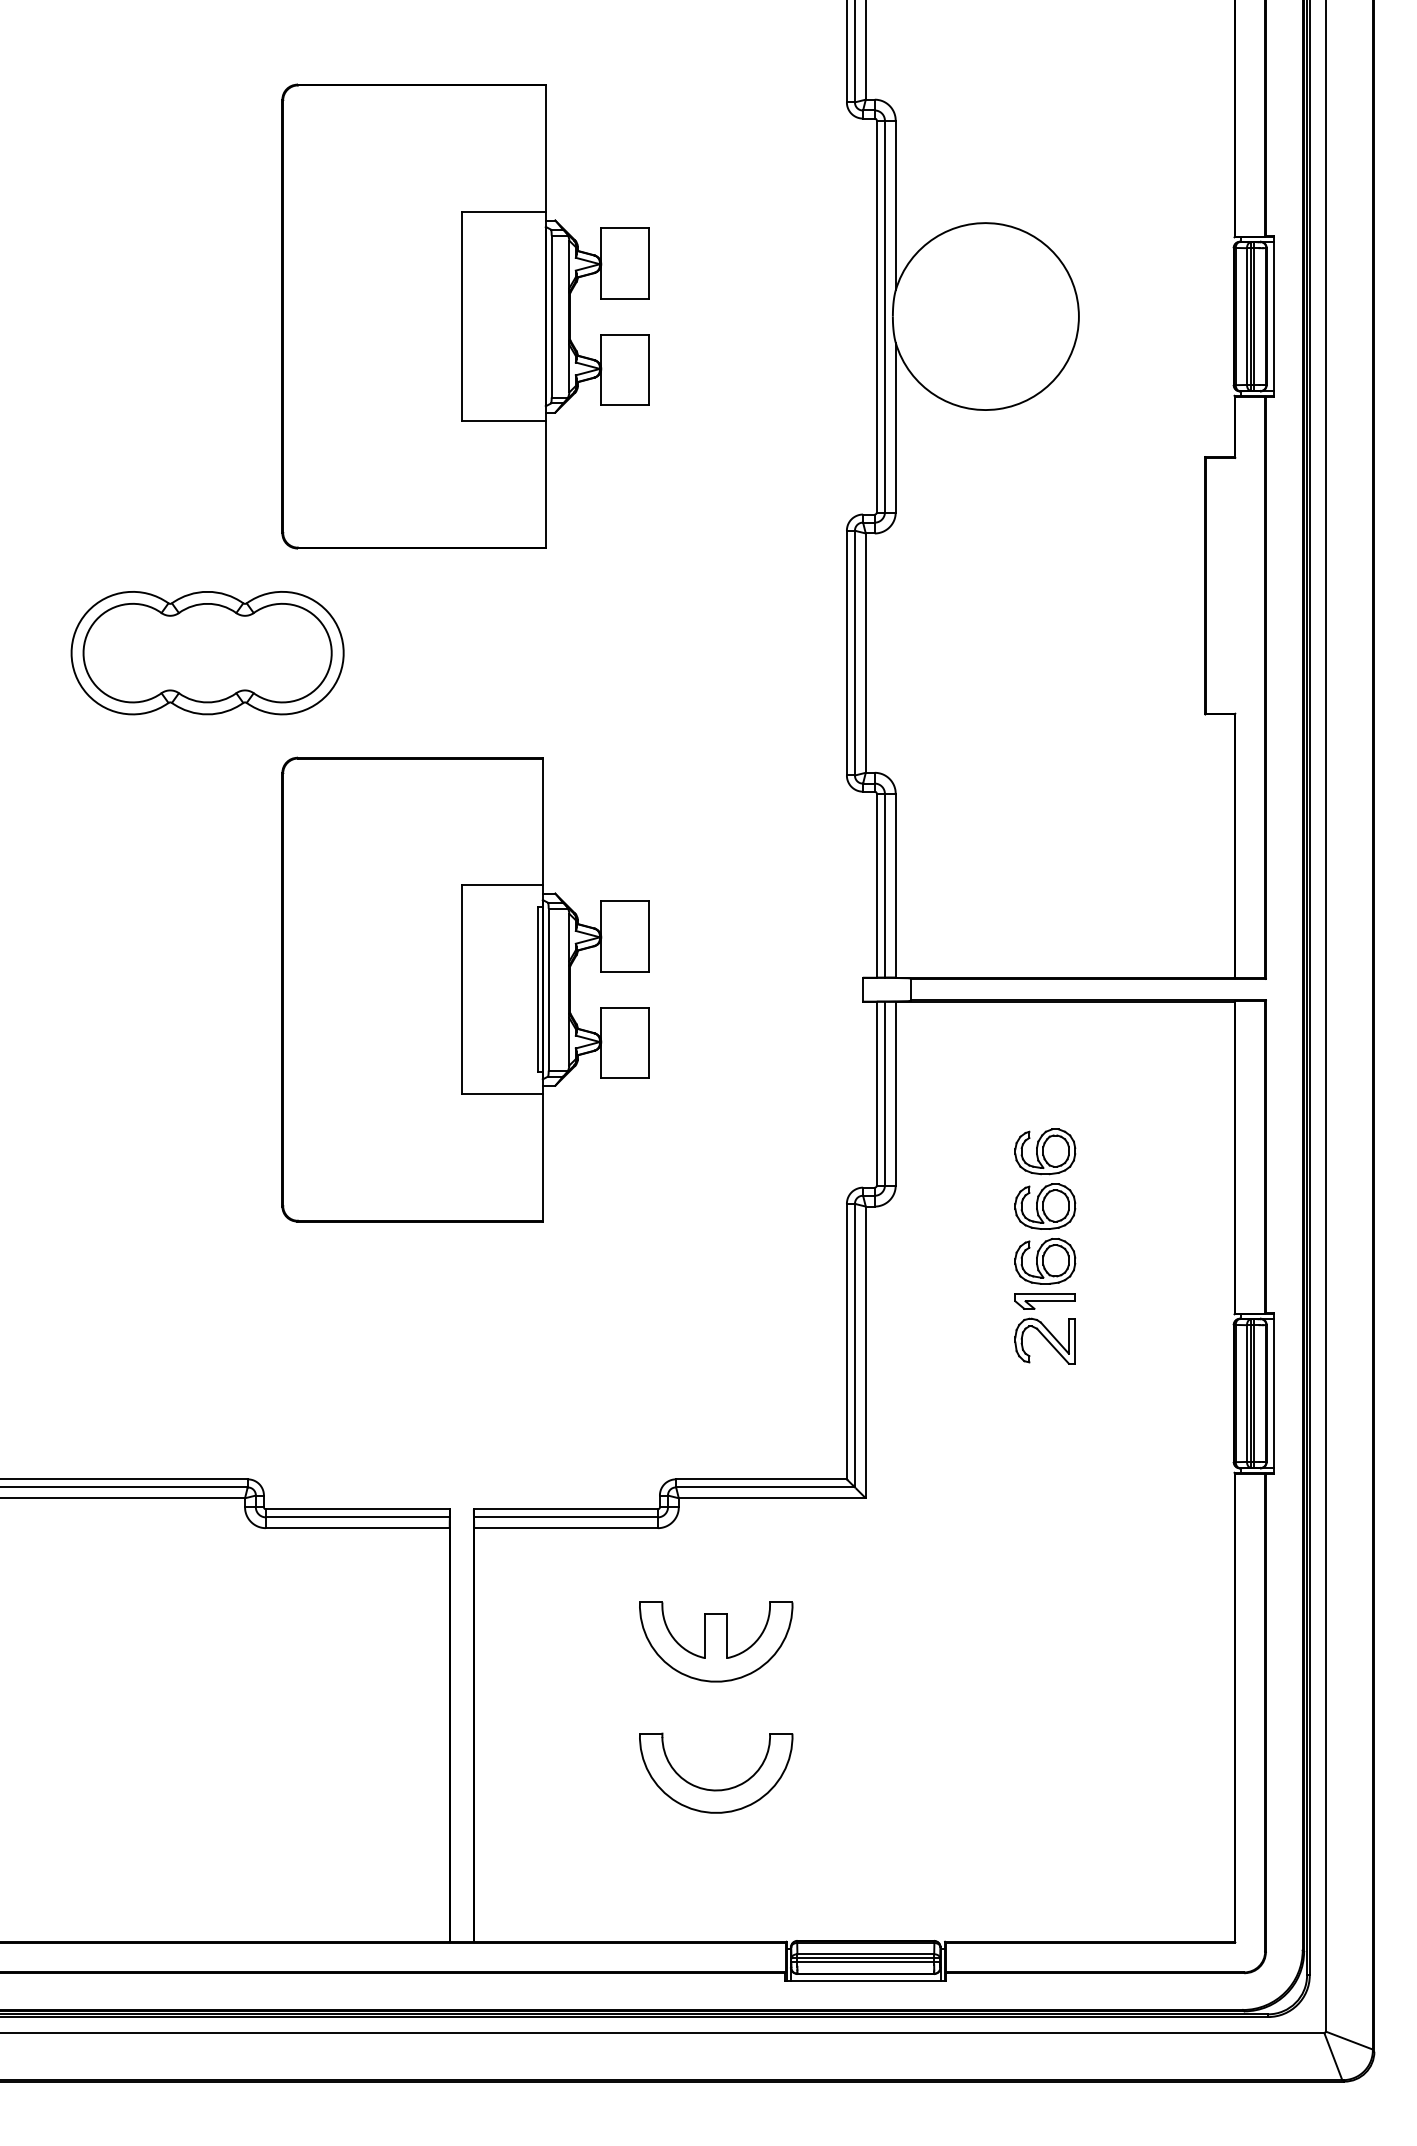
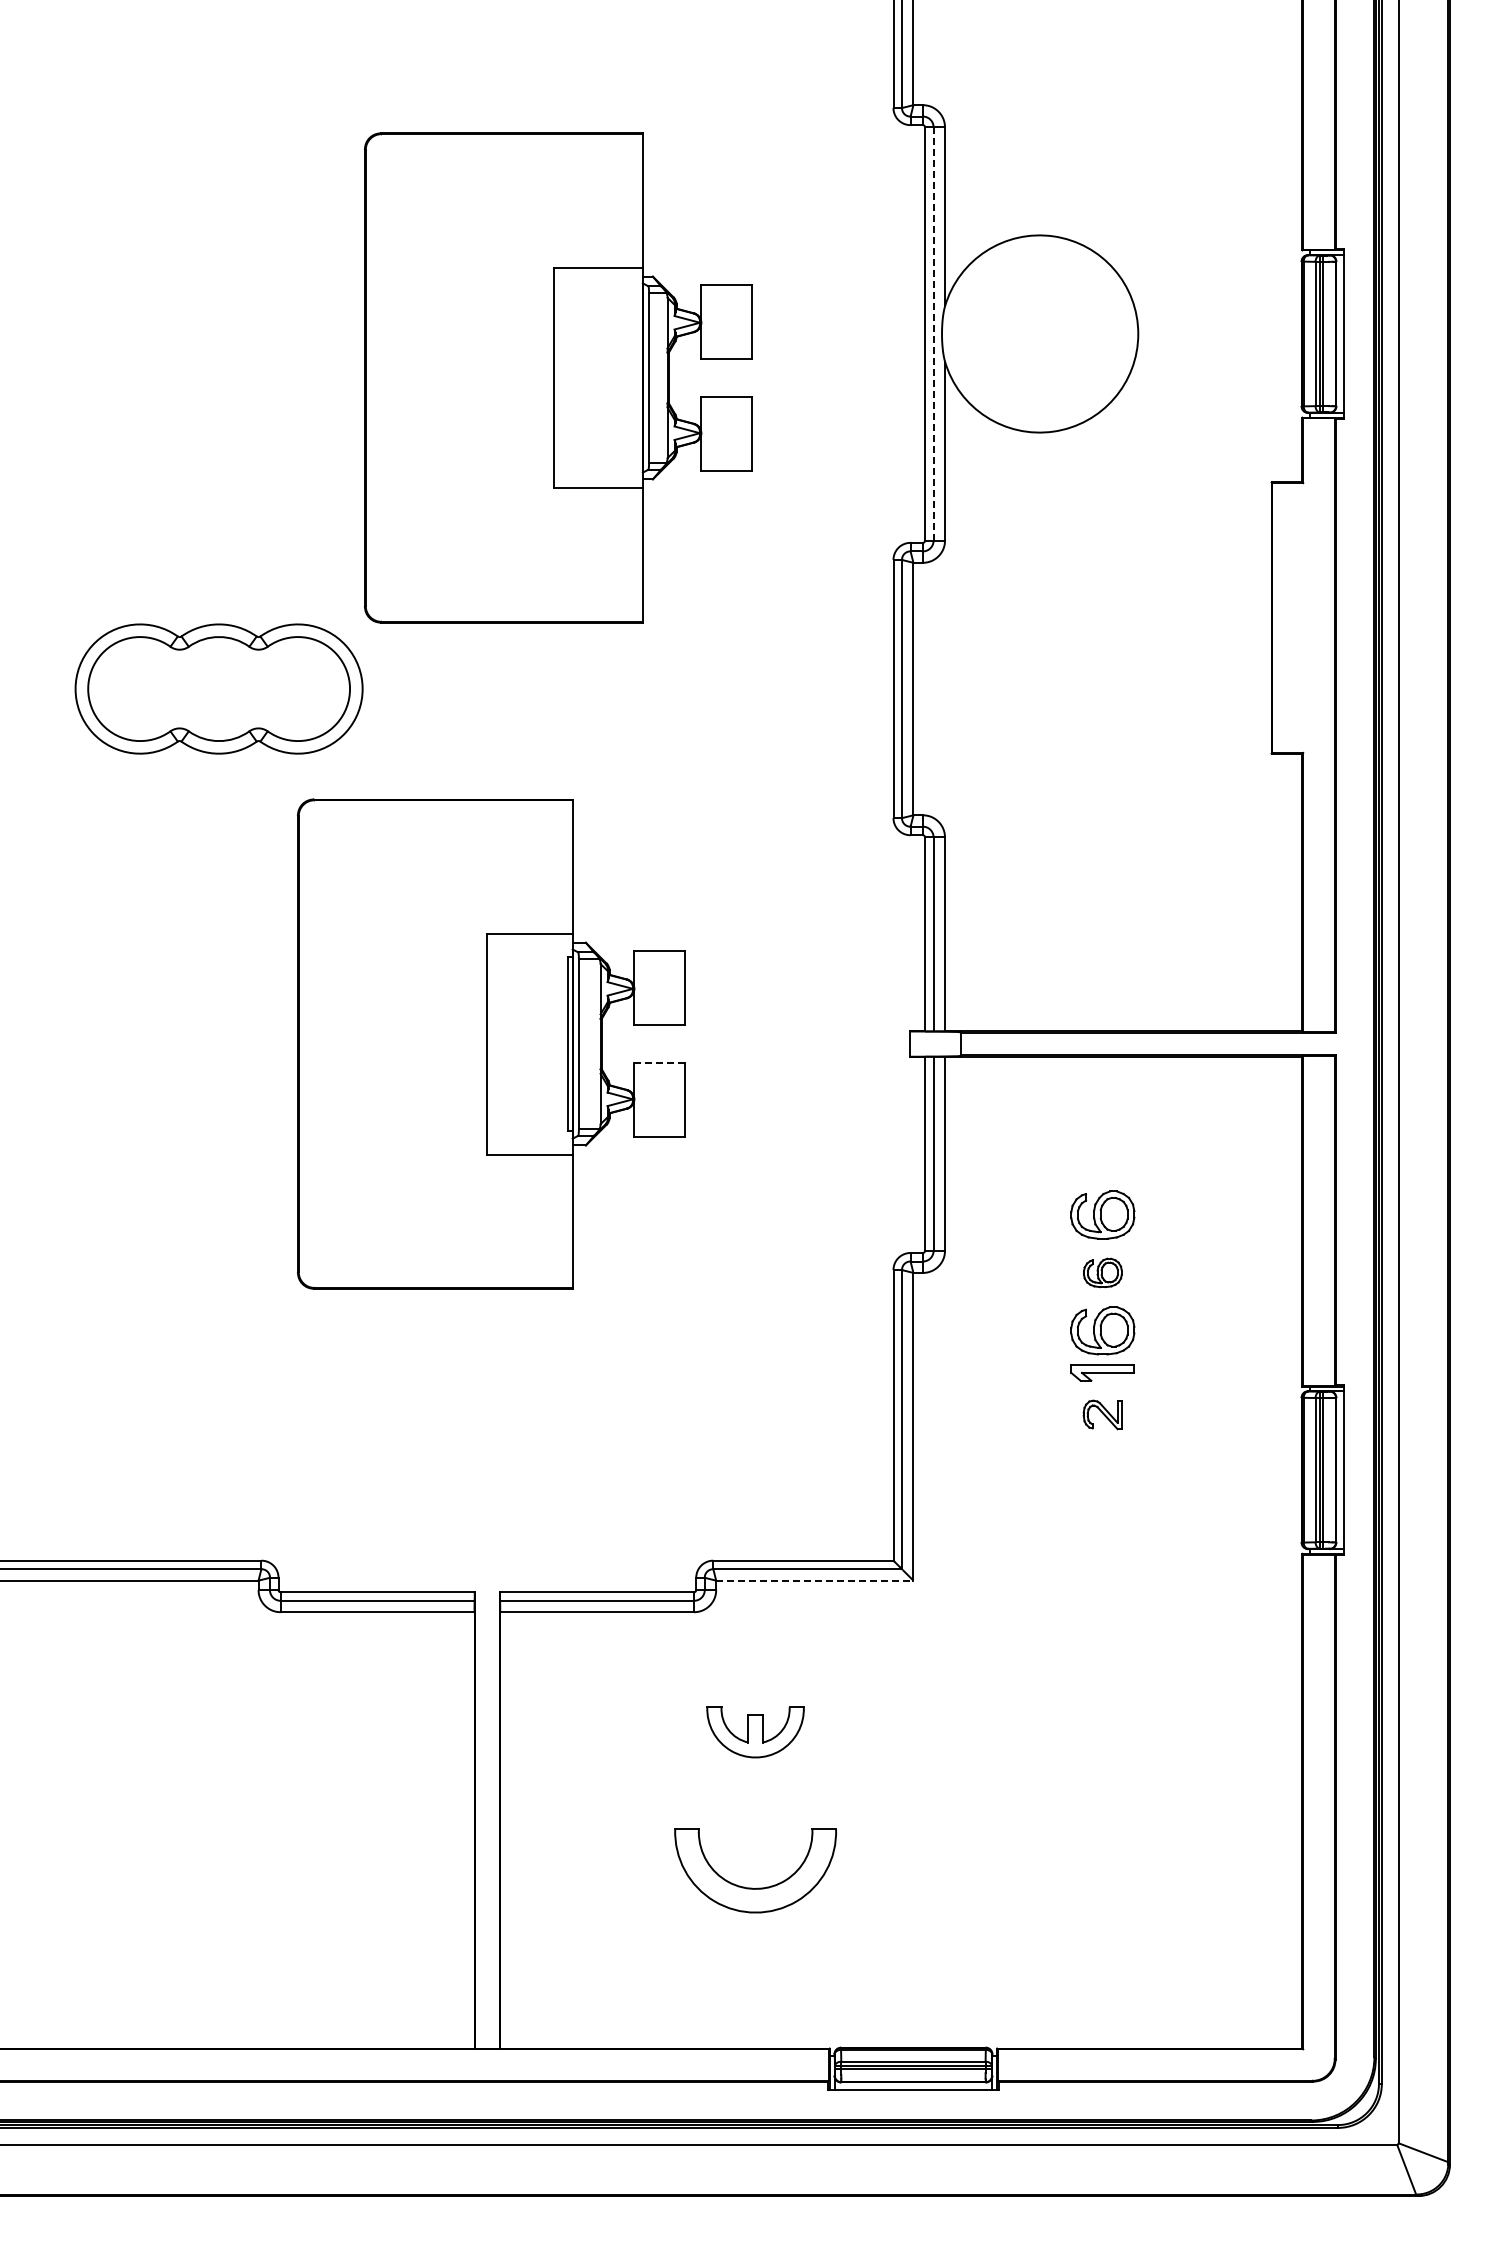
part: (465, 316) -> (558, 377), moved
line: (884, 317) -> (933, 334), solid -> dashed
line: (625, 1008) -> (659, 1063), solid -> dashed
part: (1045, 1206) -> (1102, 1272), size x0.6
part: (1045, 1340) -> (1102, 1414), size x0.6
line: (772, 1498) -> (814, 1580), solid -> dashed
part: (716, 1642) -> (755, 1732), size x0.6

